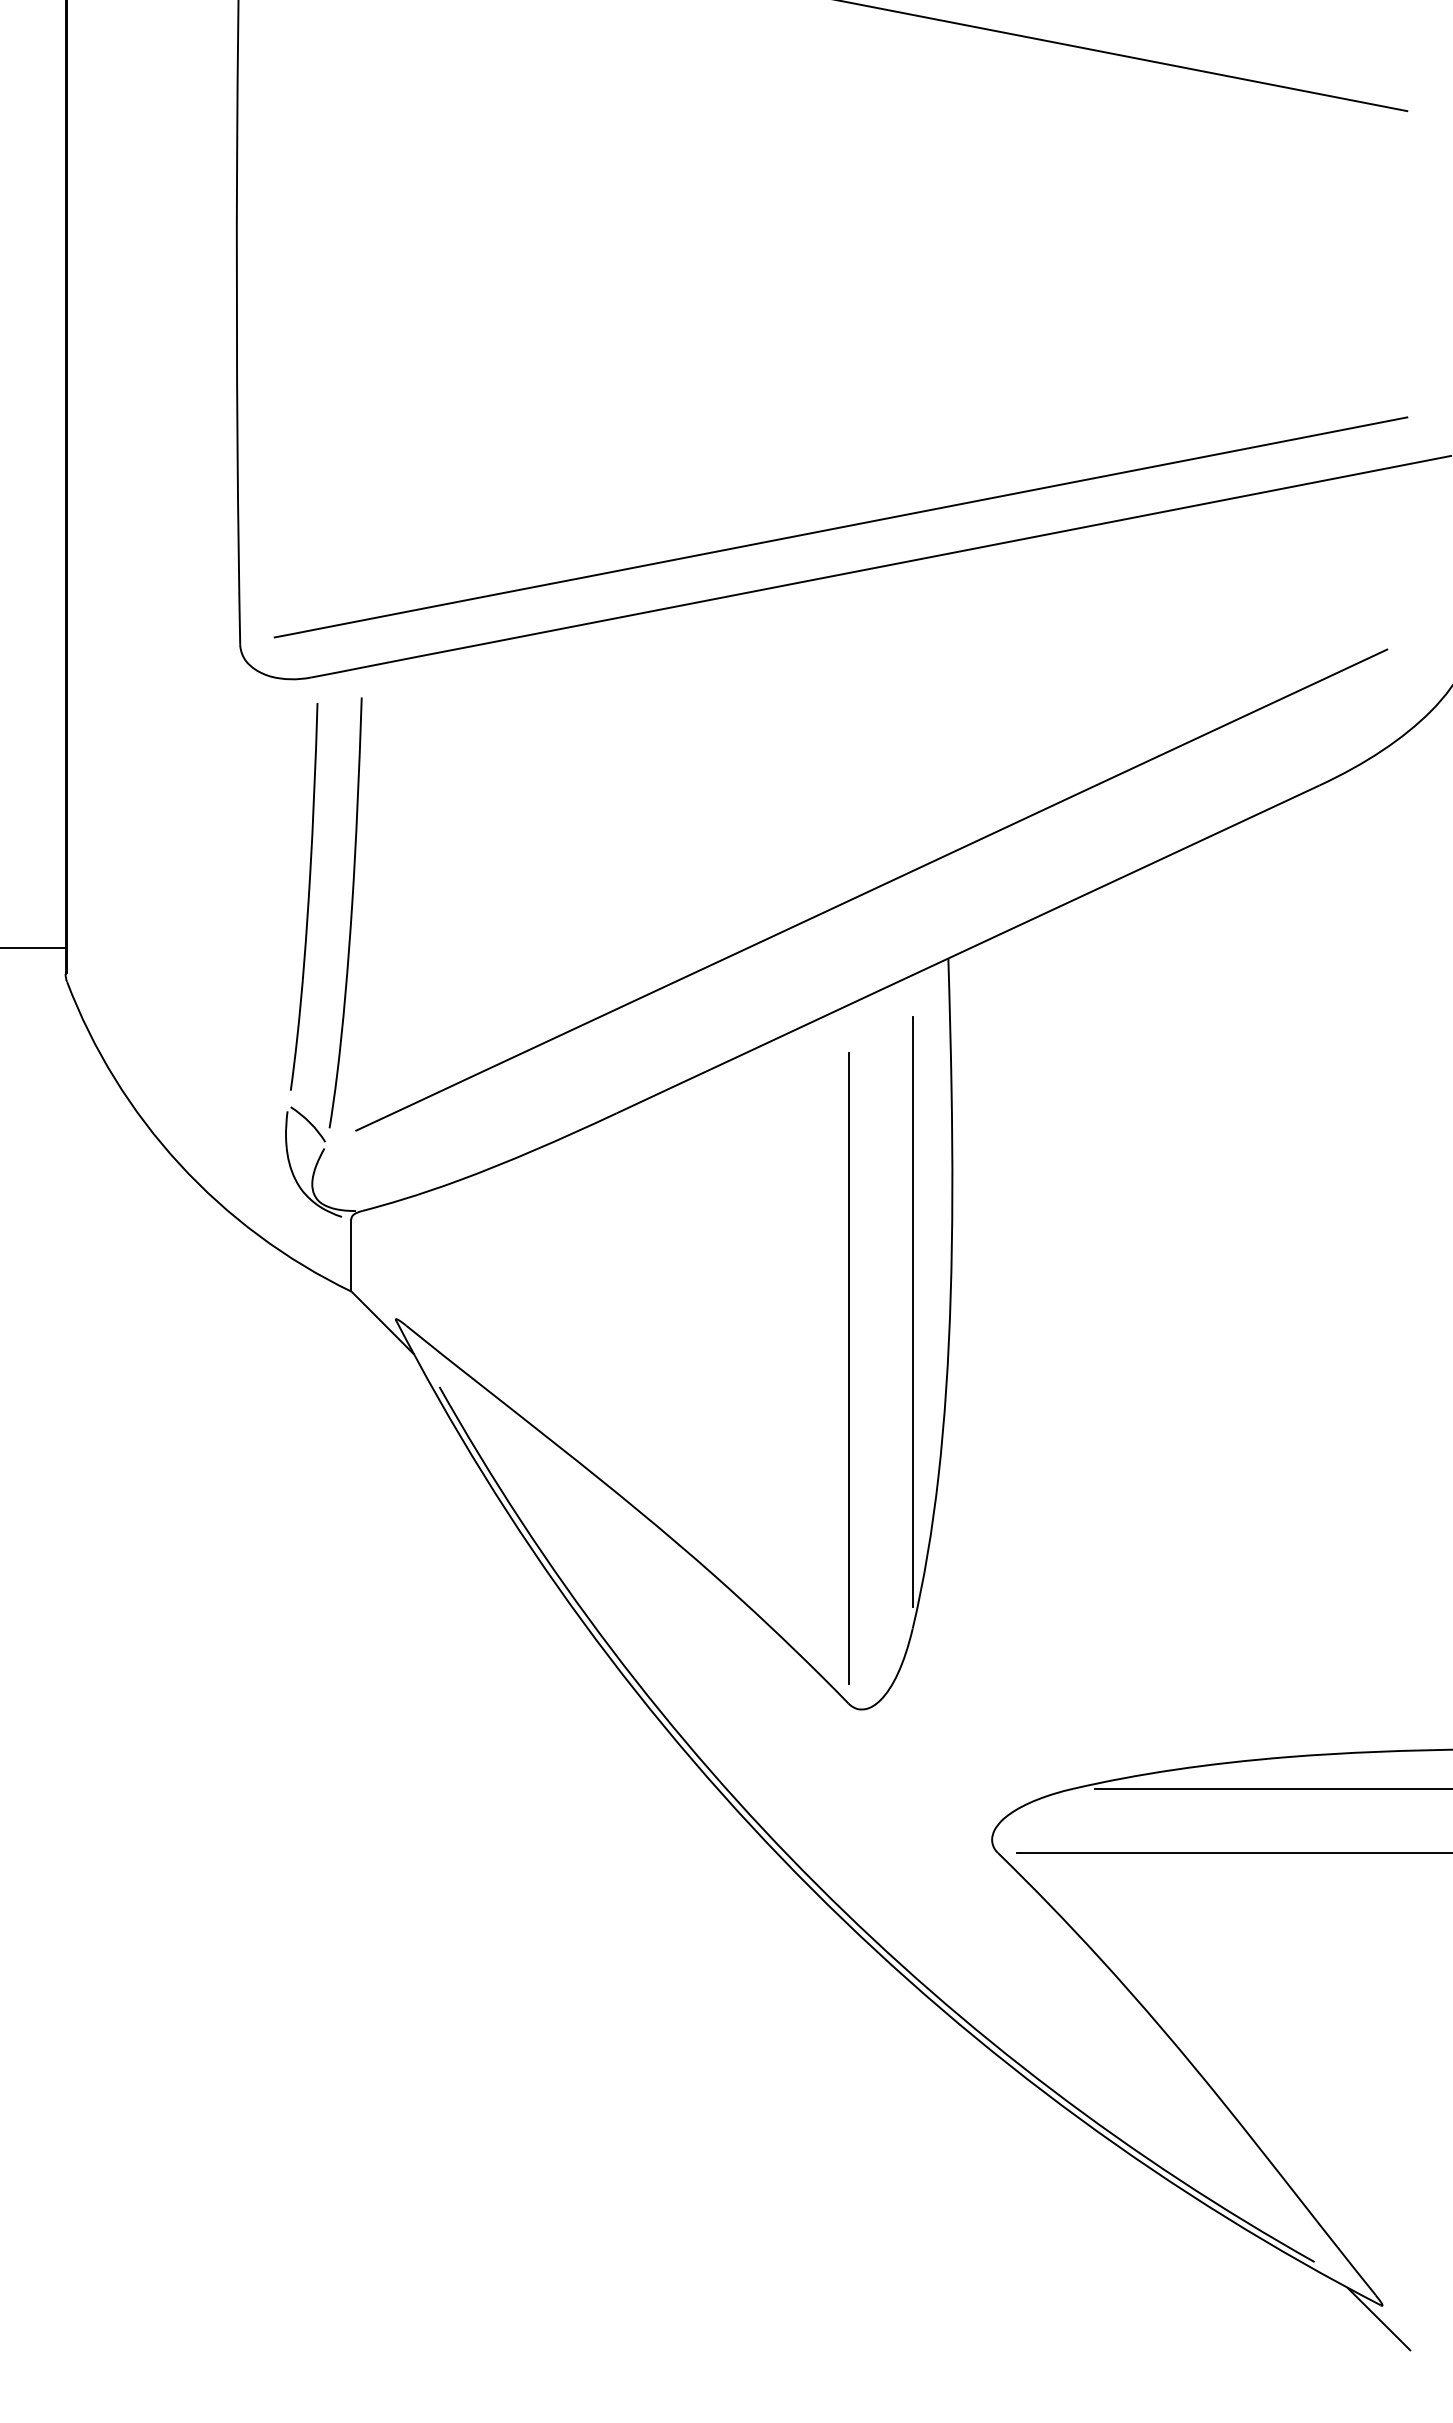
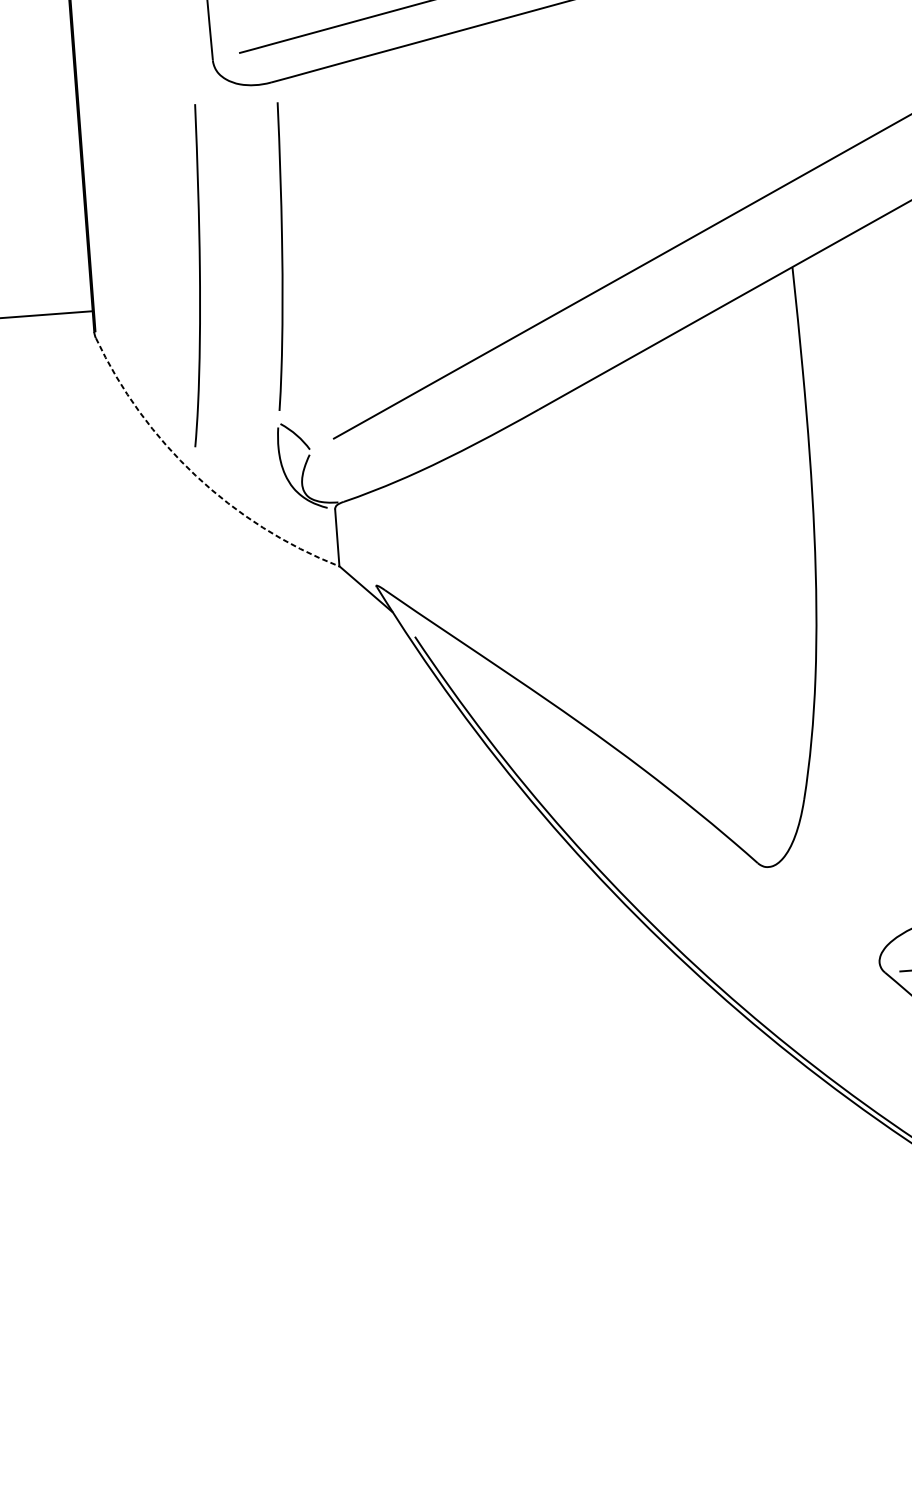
curve: (350, 912) -> (199, 275), moved
arc: (179, 1164) -> (195, 476), solid -> dashed
line: (912, 1311) -> (785, 548), removed
line: (848, 1368) -> (737, 597), removed

